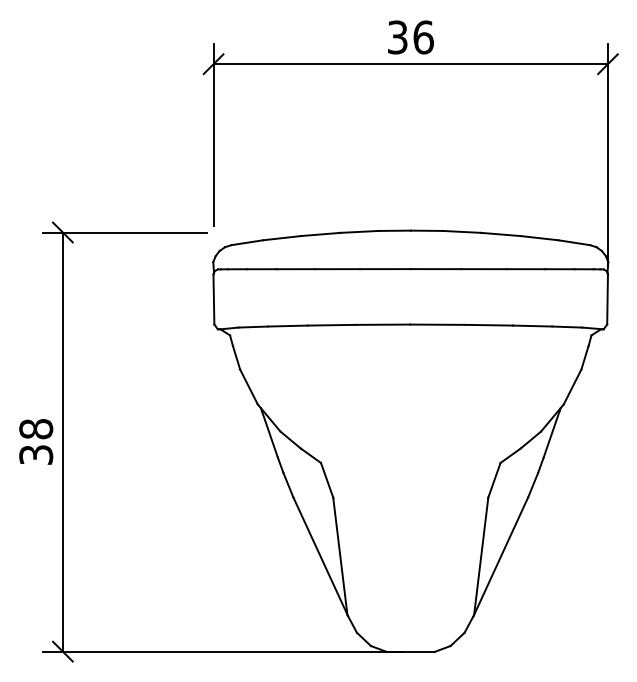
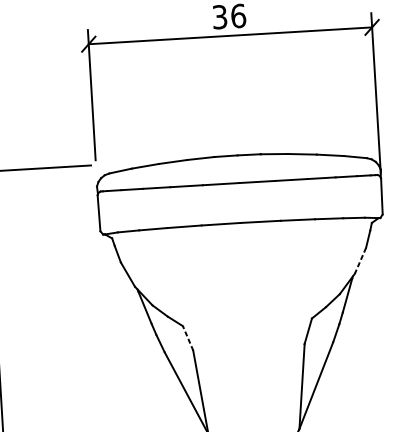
line: (572, 386) -> (360, 260), solid -> dashed
line: (327, 480) -> (188, 338), solid -> dashed

